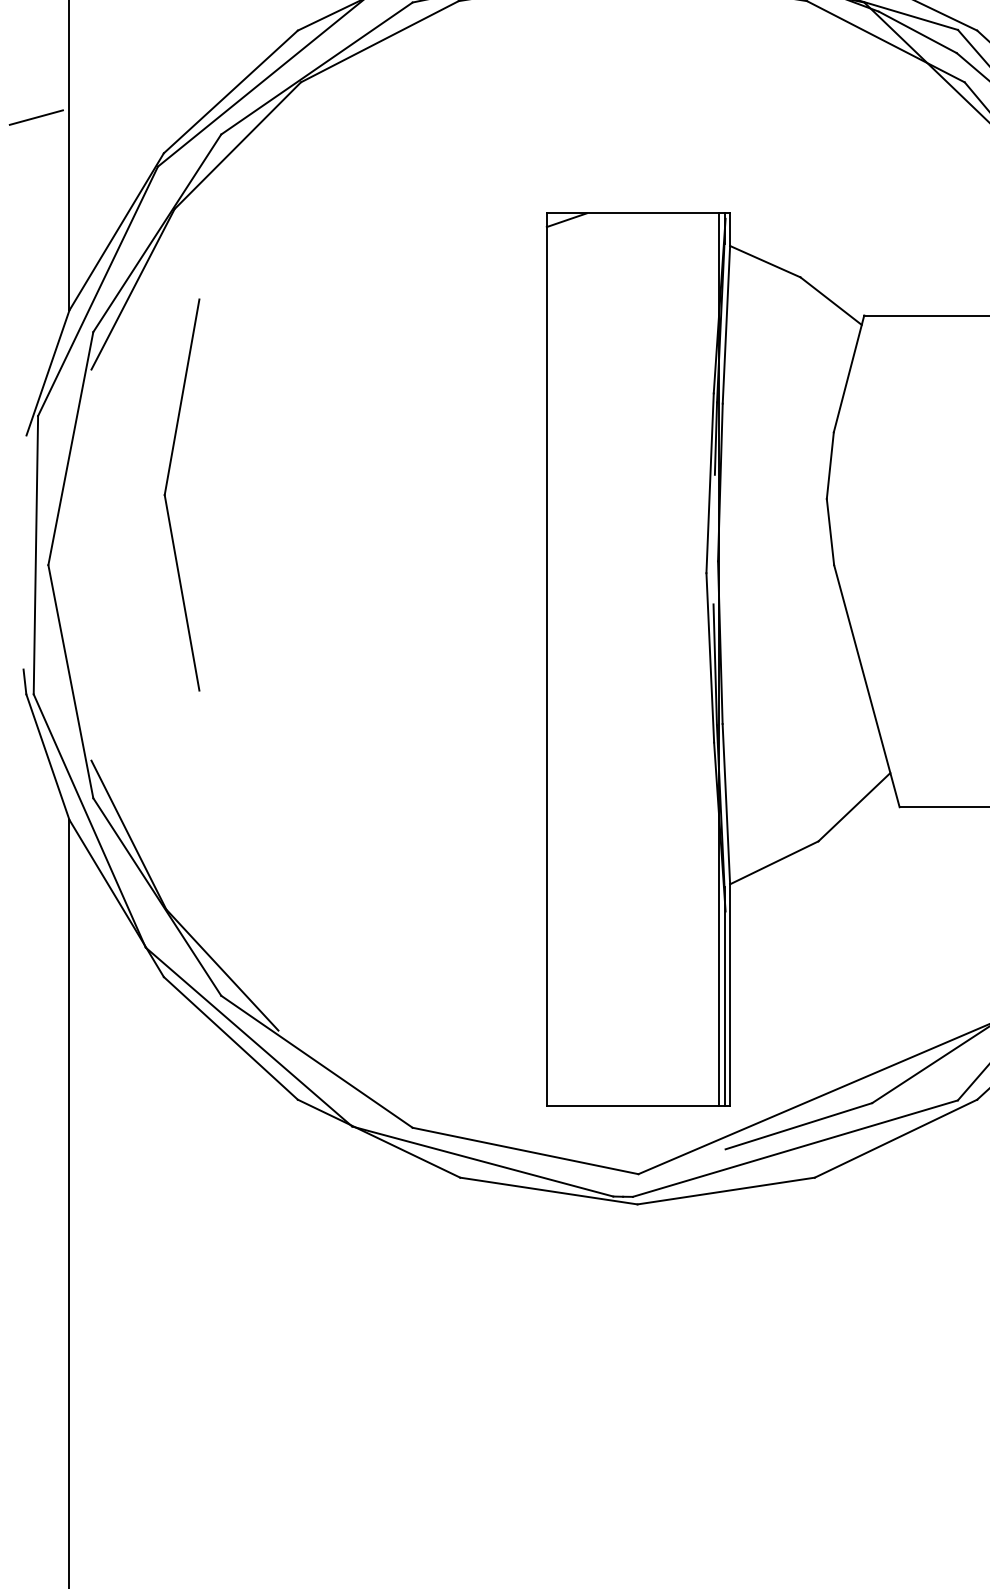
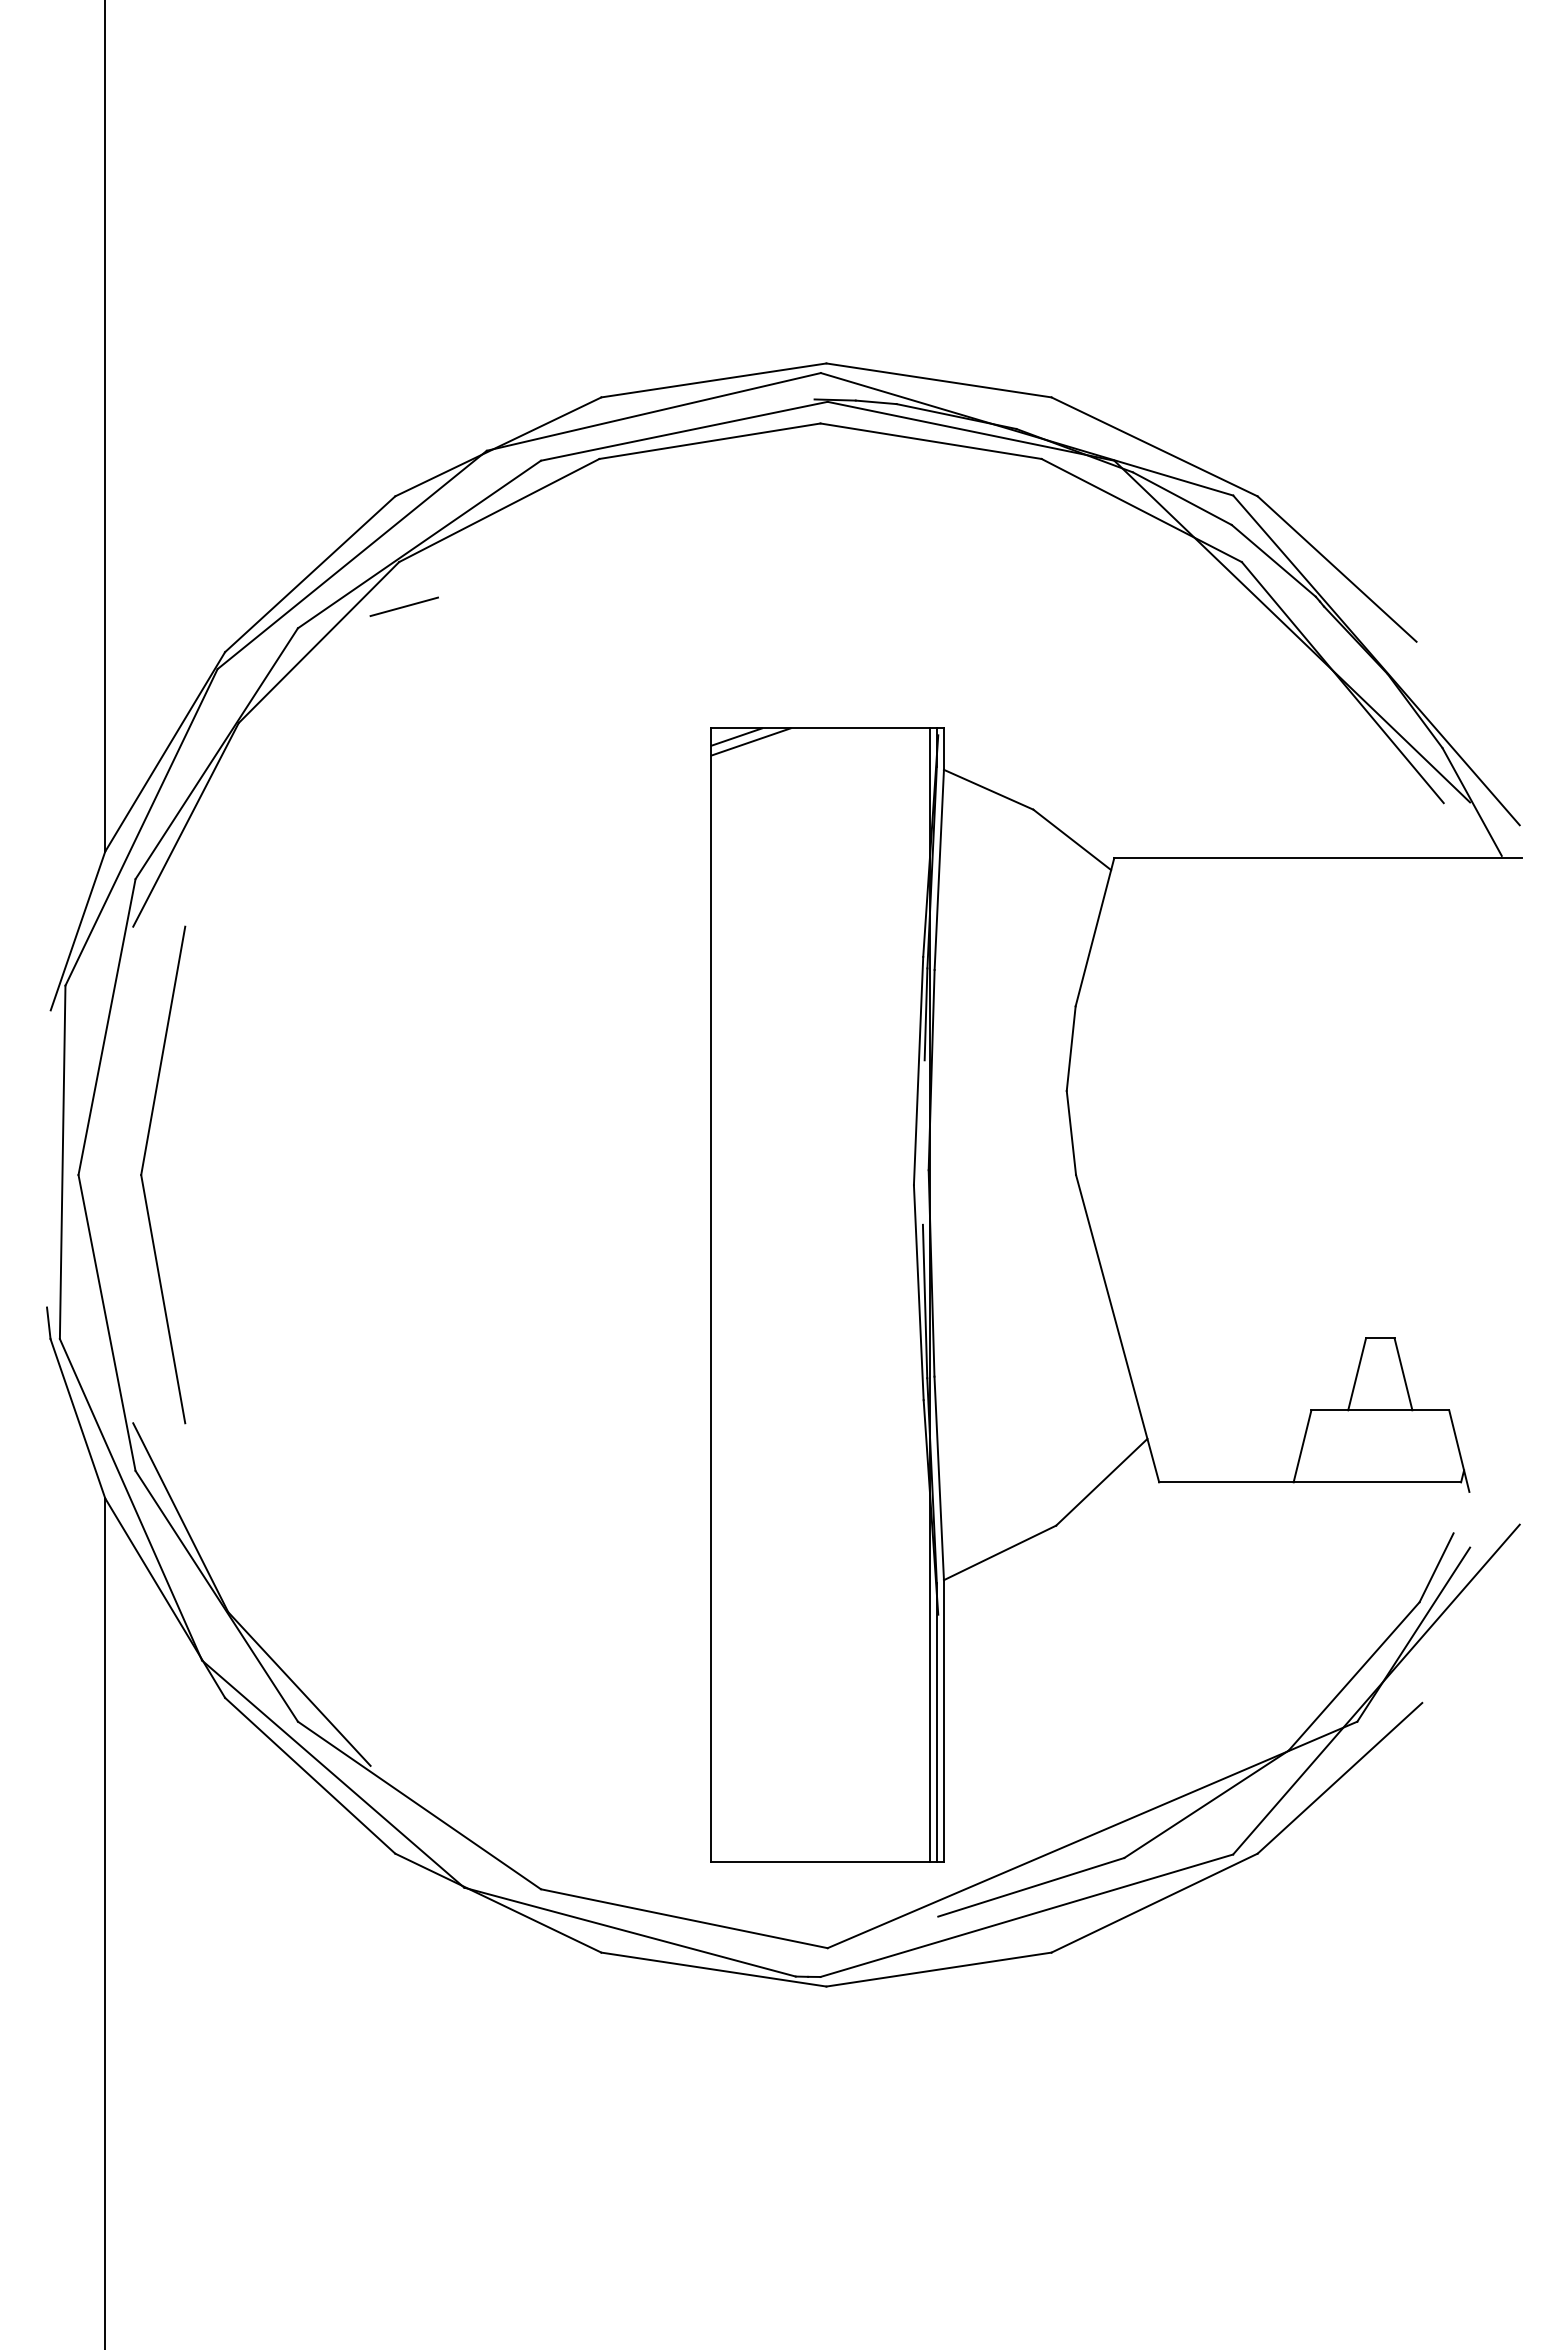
line: (35, 117) -> (403, 606), moved
line: (577, 223) -> (750, 741), added
part: (166, 490) -> (143, 1169), moved

